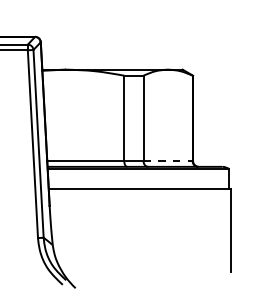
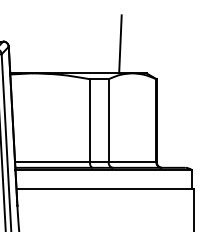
line: (155, 39) -> (120, 44), added
line: (168, 161) -> (132, 162), dashed -> solid

